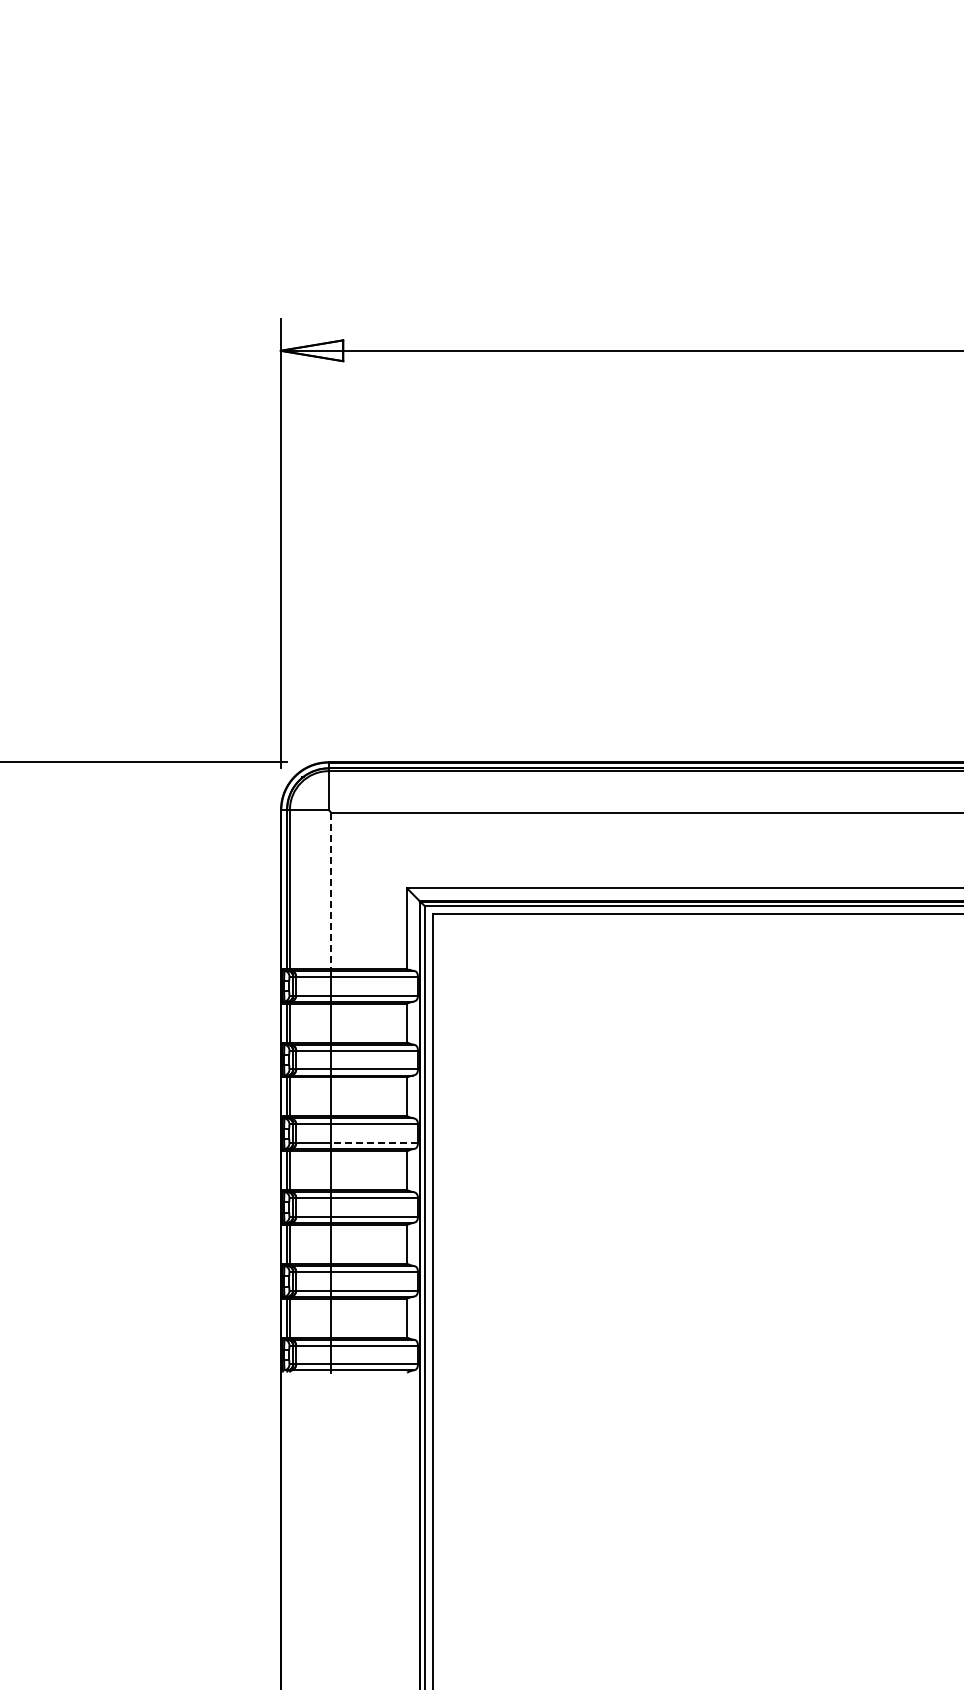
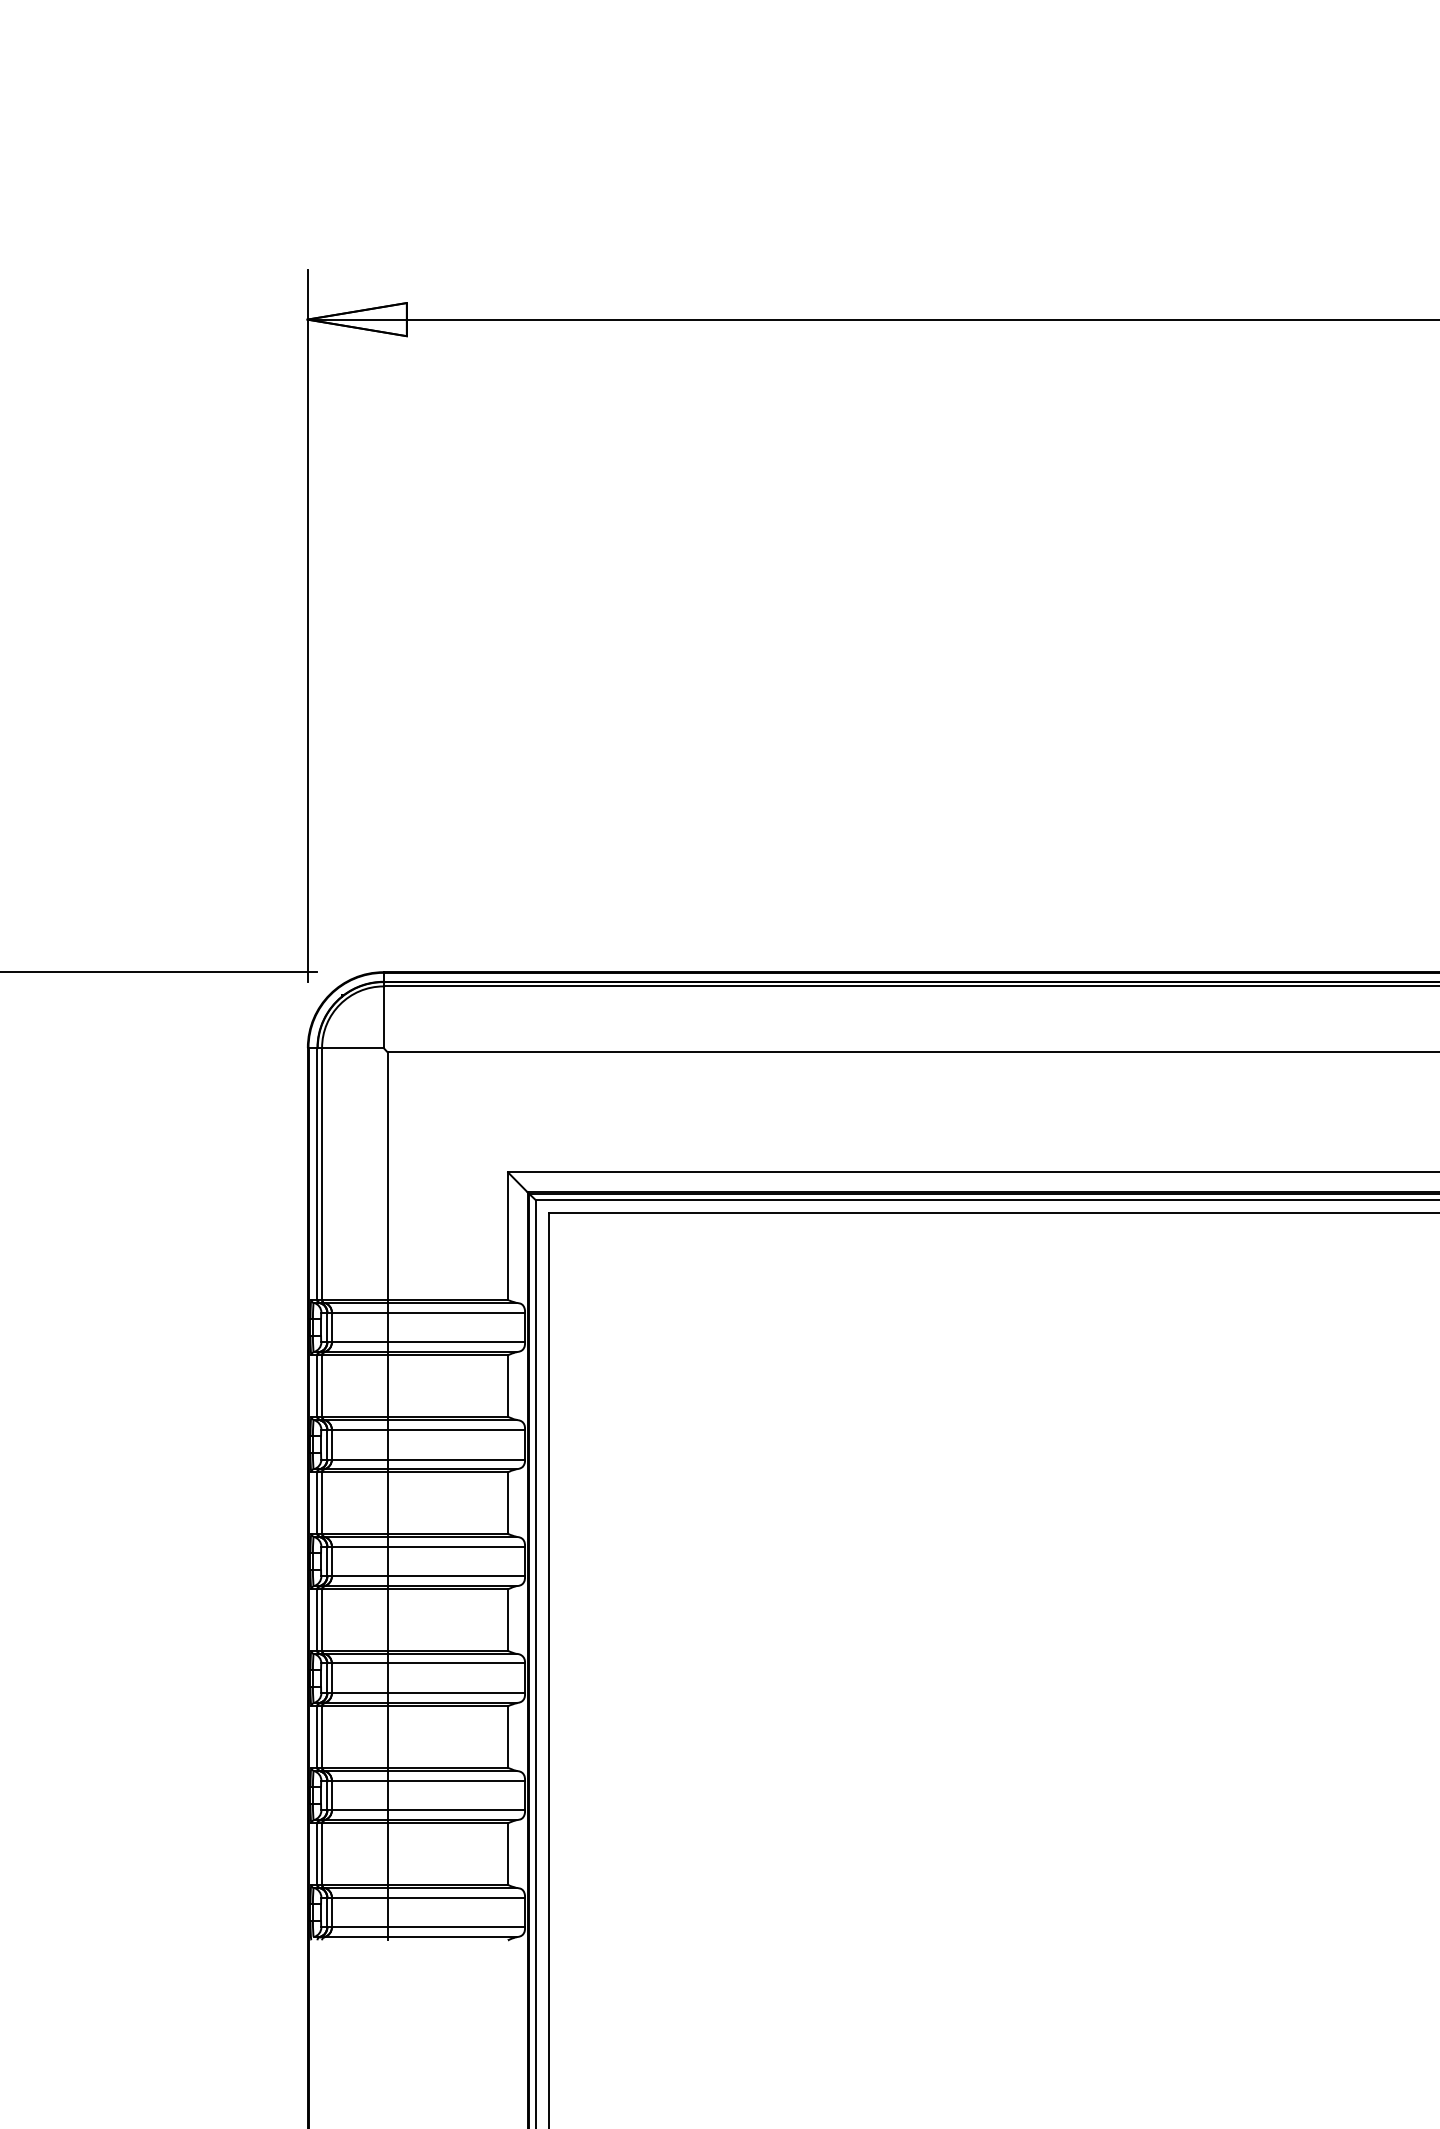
line: (331, 891) -> (387, 1177), dashed -> solid
line: (374, 1143) -> (456, 1577), dashed -> solid

